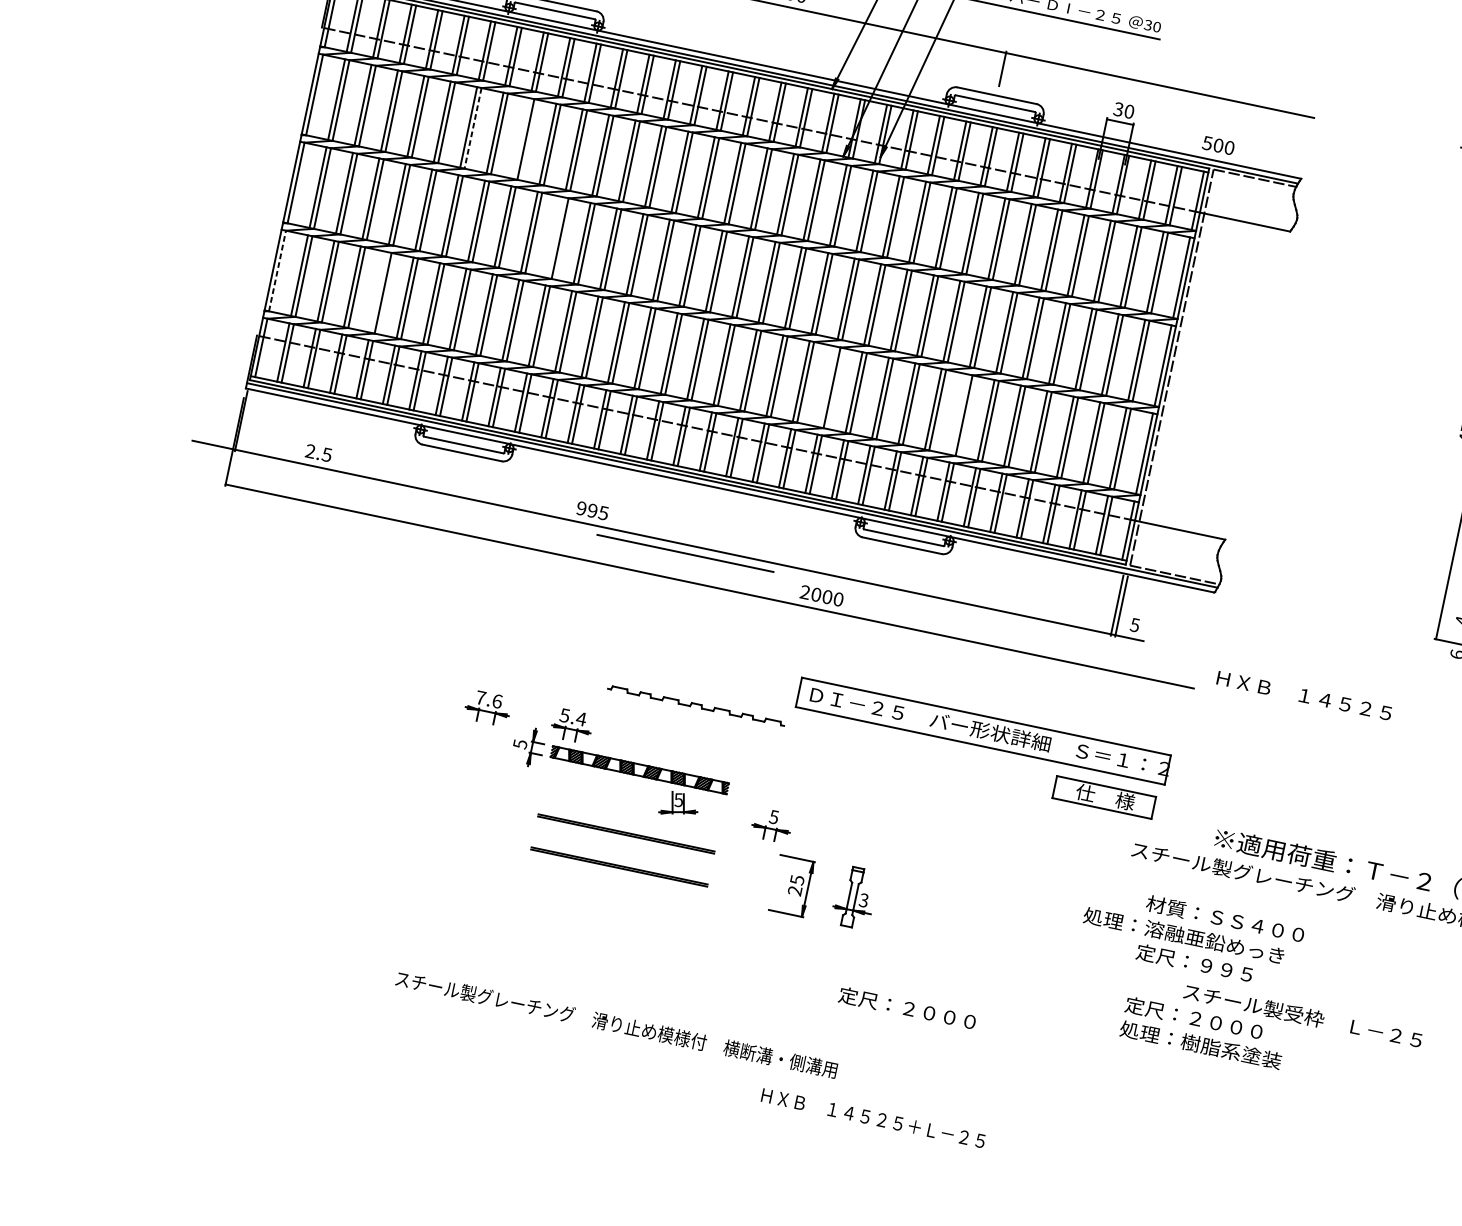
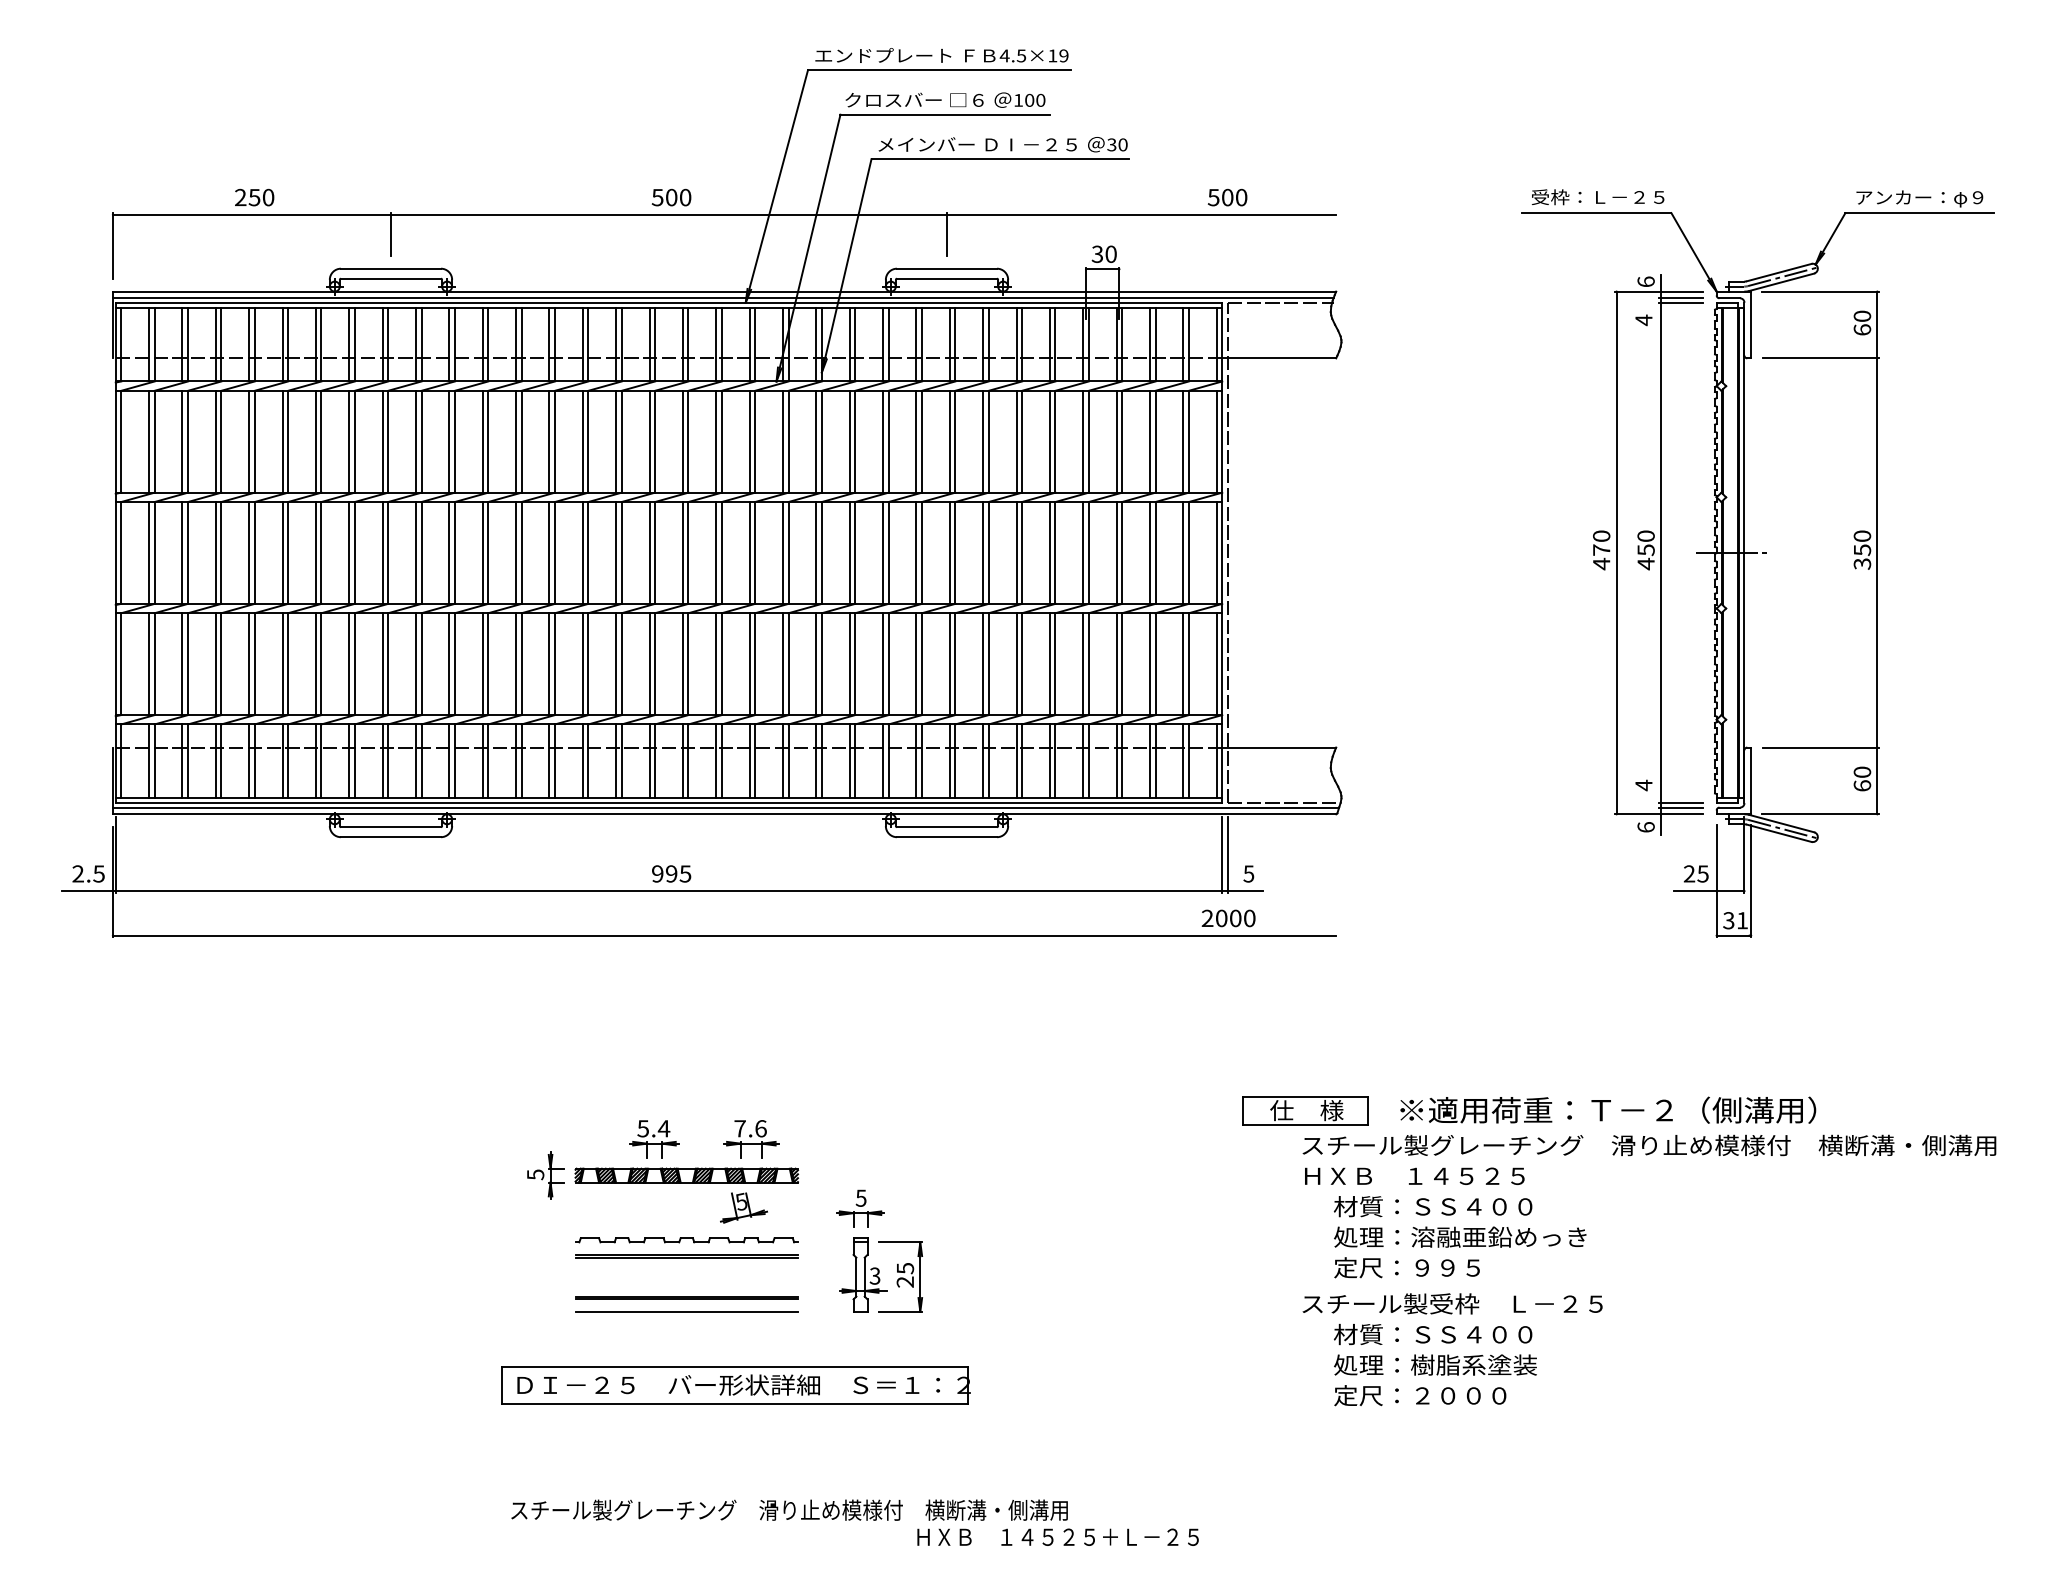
line: (473, 128) -> (321, 441), dashed -> solid
line: (521, 138) -> (382, 441), added
text: (1218, 145) -> (1227, 197), moved
line: (555, 237) -> (449, 552), added
line: (277, 271) -> (121, 664), dashed -> solid
line: (378, 292) -> (249, 664), added
line: (827, 387) -> (816, 664), added
line: (959, 415) -> (983, 664), added
text: (318, 452) -> (88, 873), moved
text: (592, 510) -> (671, 873), moved
line: (685, 553) -> (686, 1311), moved
text: (821, 595) -> (1228, 918), moved
text: (1304, 695) -> (1414, 1175), moved
part: (696, 705) -> (686, 1240), moved
part: (488, 708) -> (751, 1139), moved
part: (571, 726) -> (654, 1139), moved
part: (983, 730) -> (735, 1385), moved
part: (1104, 796) -> (1305, 1110), moved
part: (855, 897) -> (863, 1274), moved
text: (1184, 935) -> (1460, 1236), moved
text: (907, 1008) -> (1420, 1395), moved
text: (1302, 1015) -> (1452, 1303), moved
text: (1203, 1020) -> (1432, 1334), 定尺：２０００ -> 材質：ＳＳ４００
text: (616, 1023) -> (789, 1509), moved

